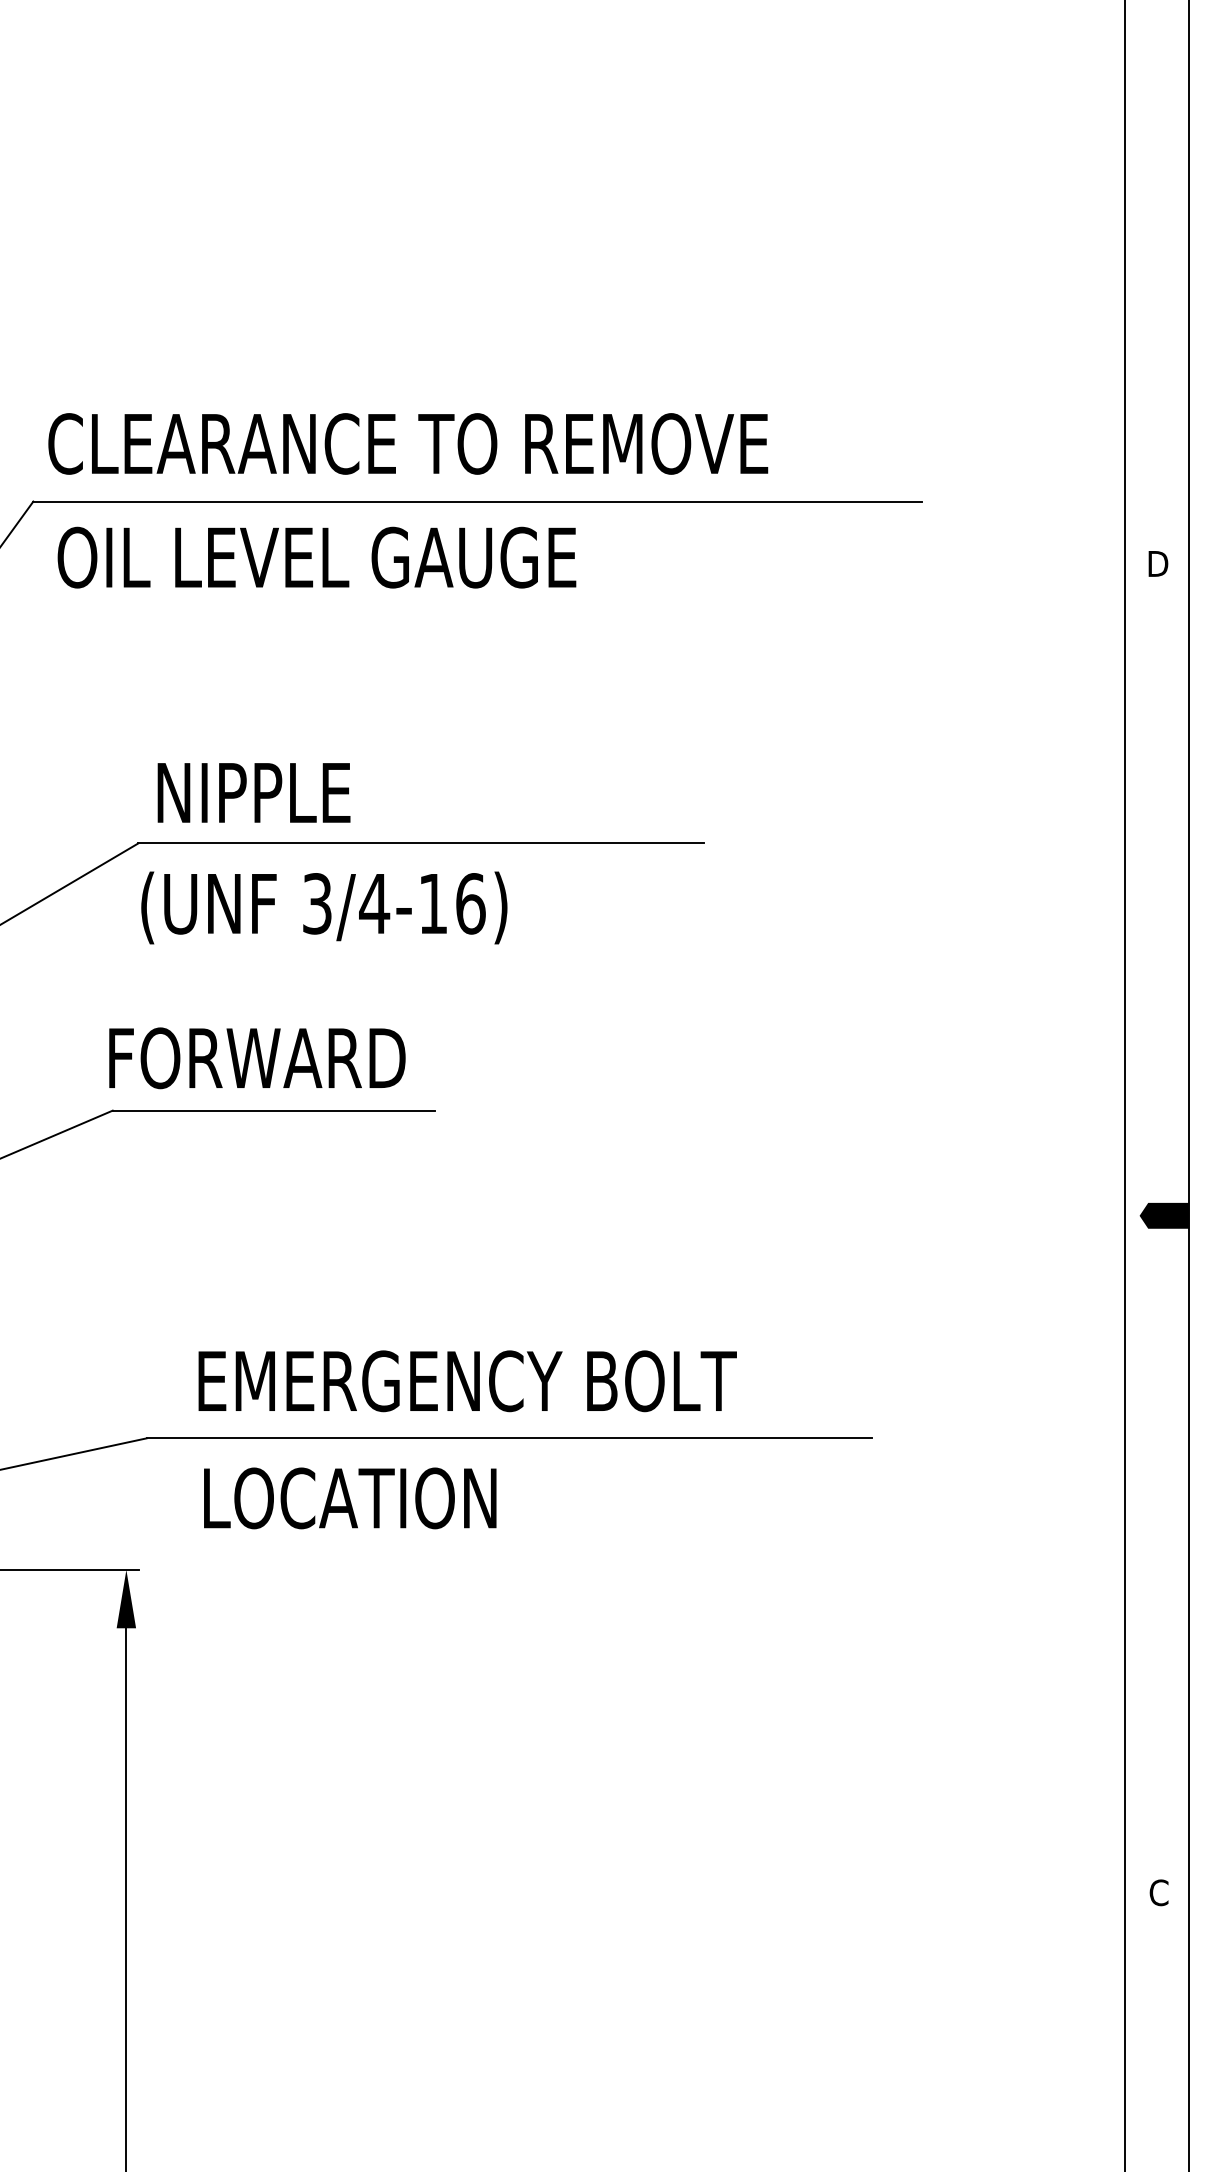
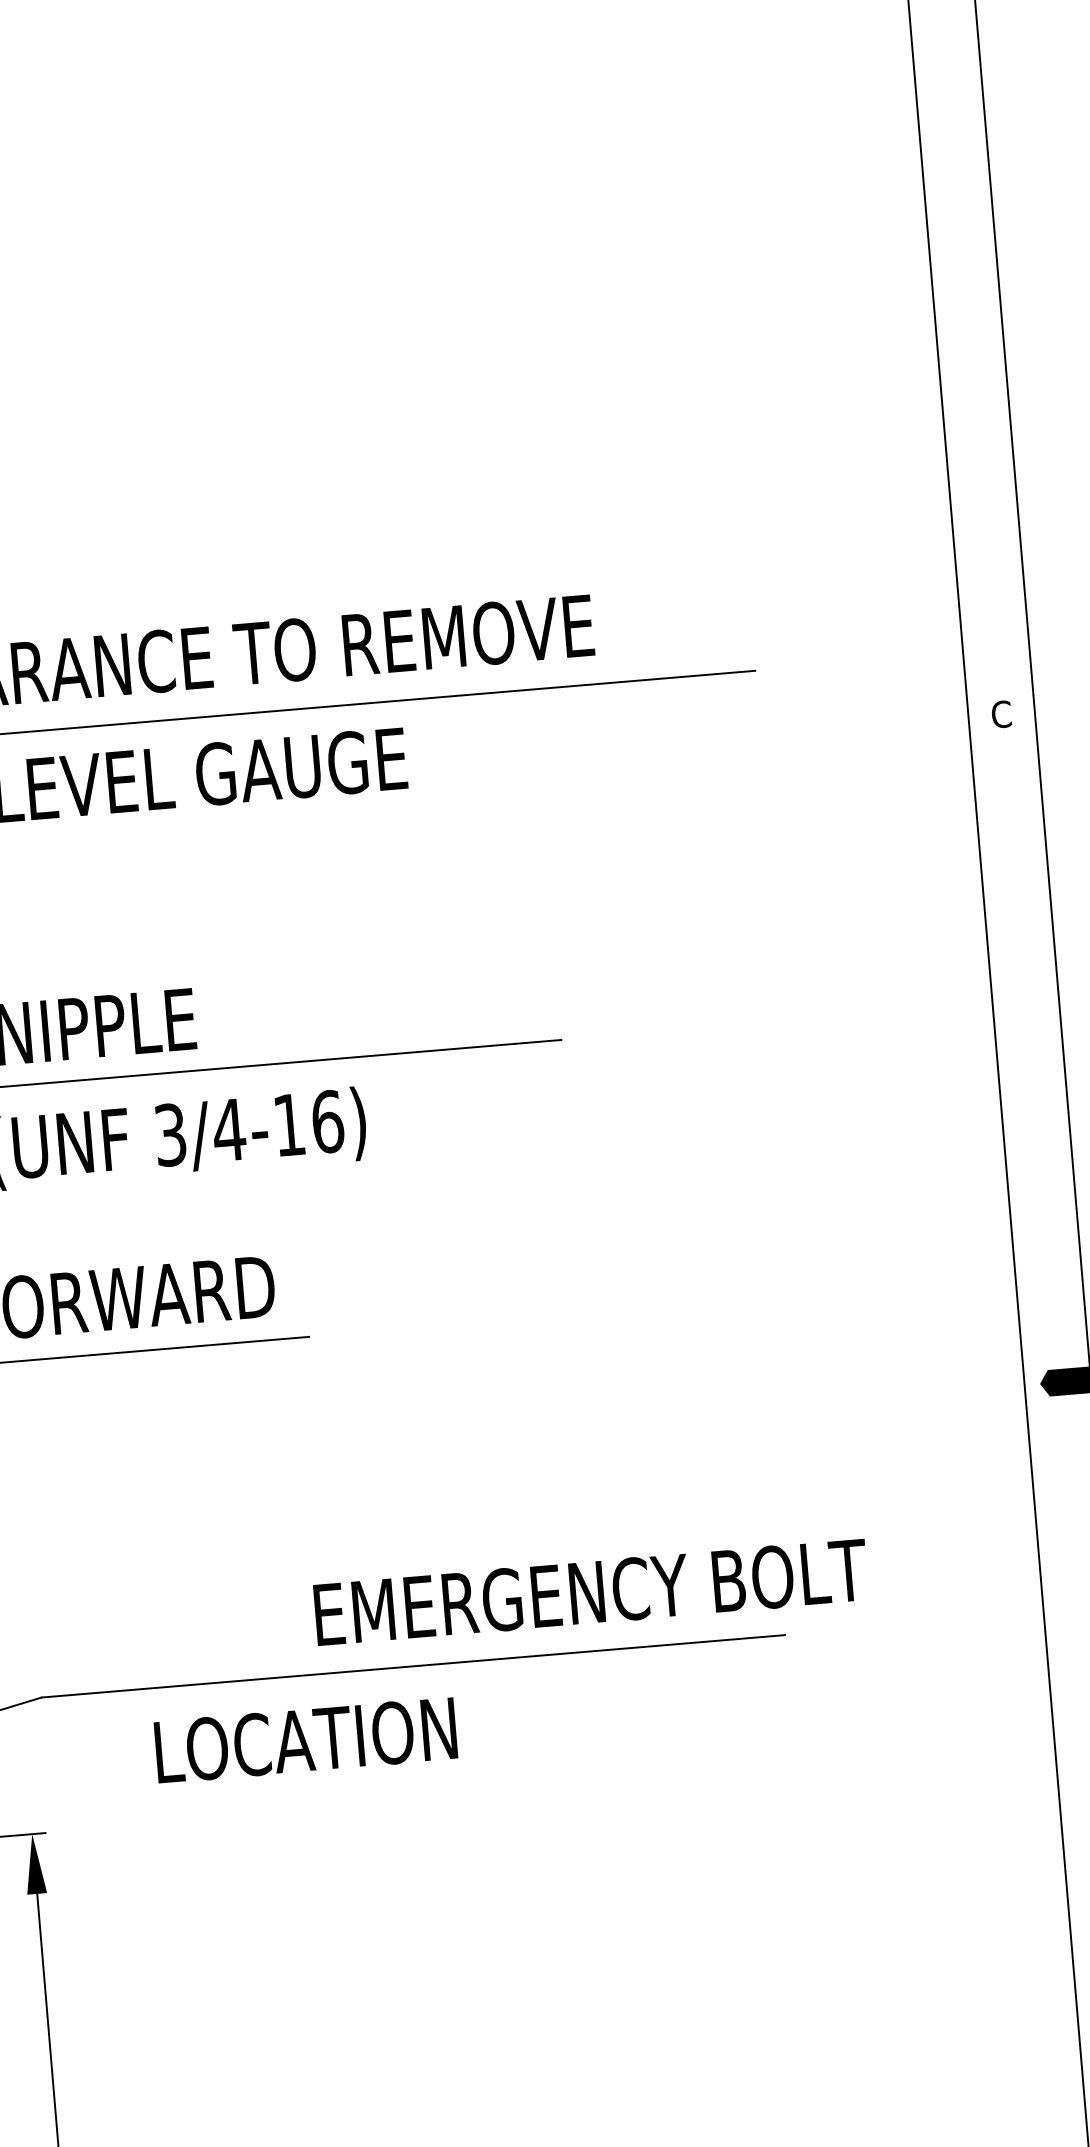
text: (1157, 563) -> (1002, 713), D -> C
text: (467, 1381) -> (591, 1592), moved
text: (350, 1498) -> (306, 1740), moved

